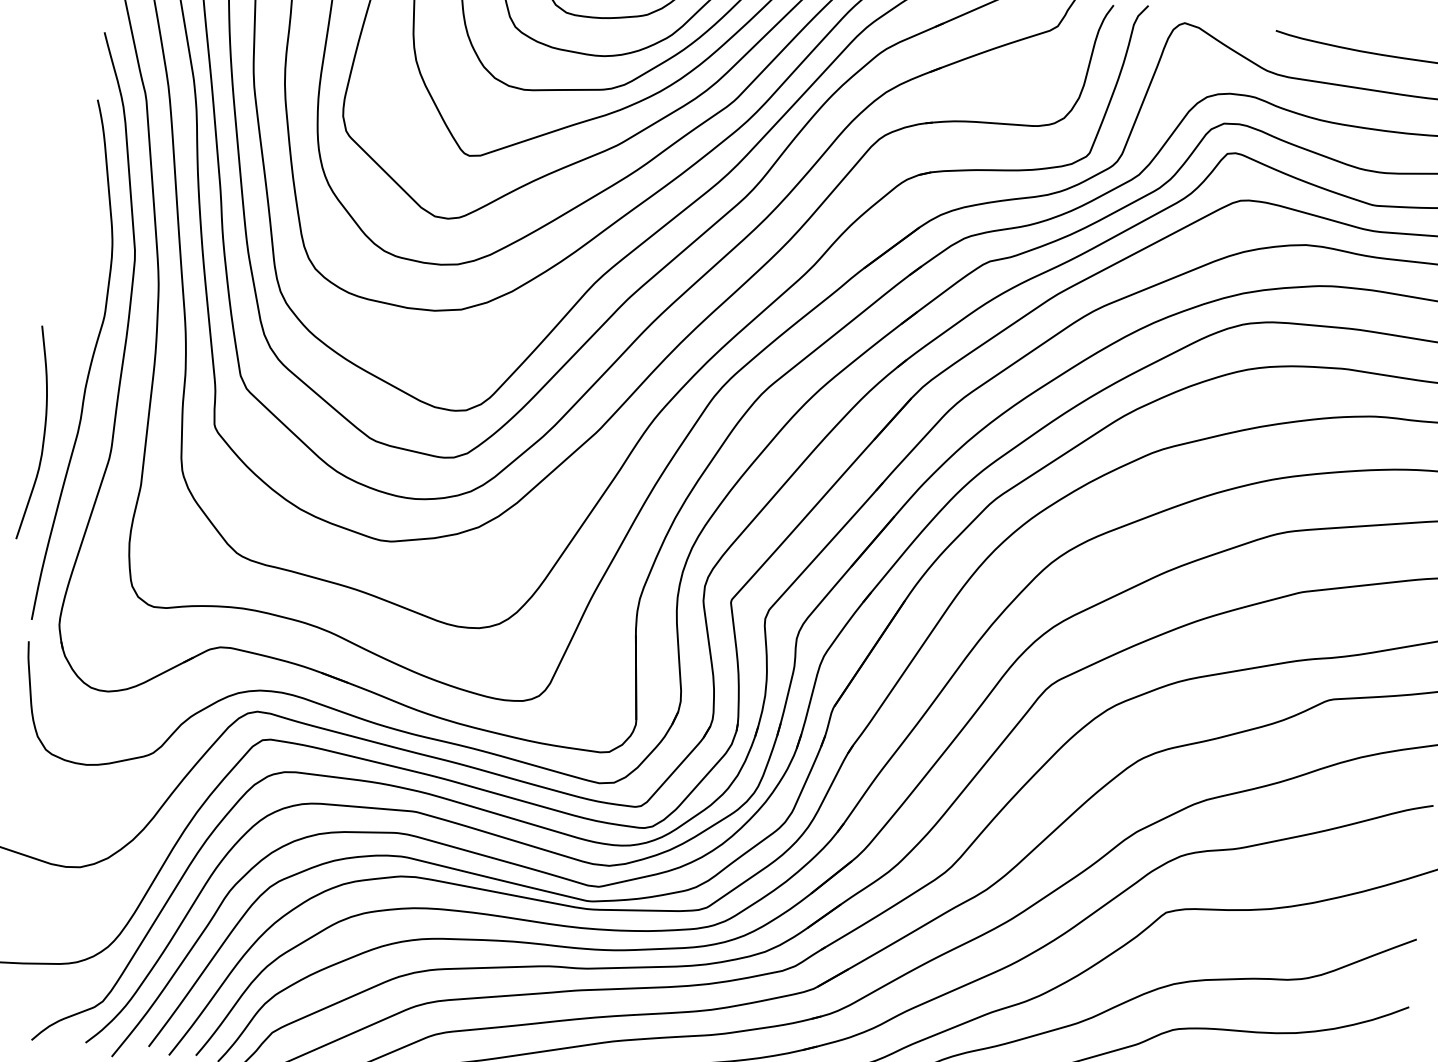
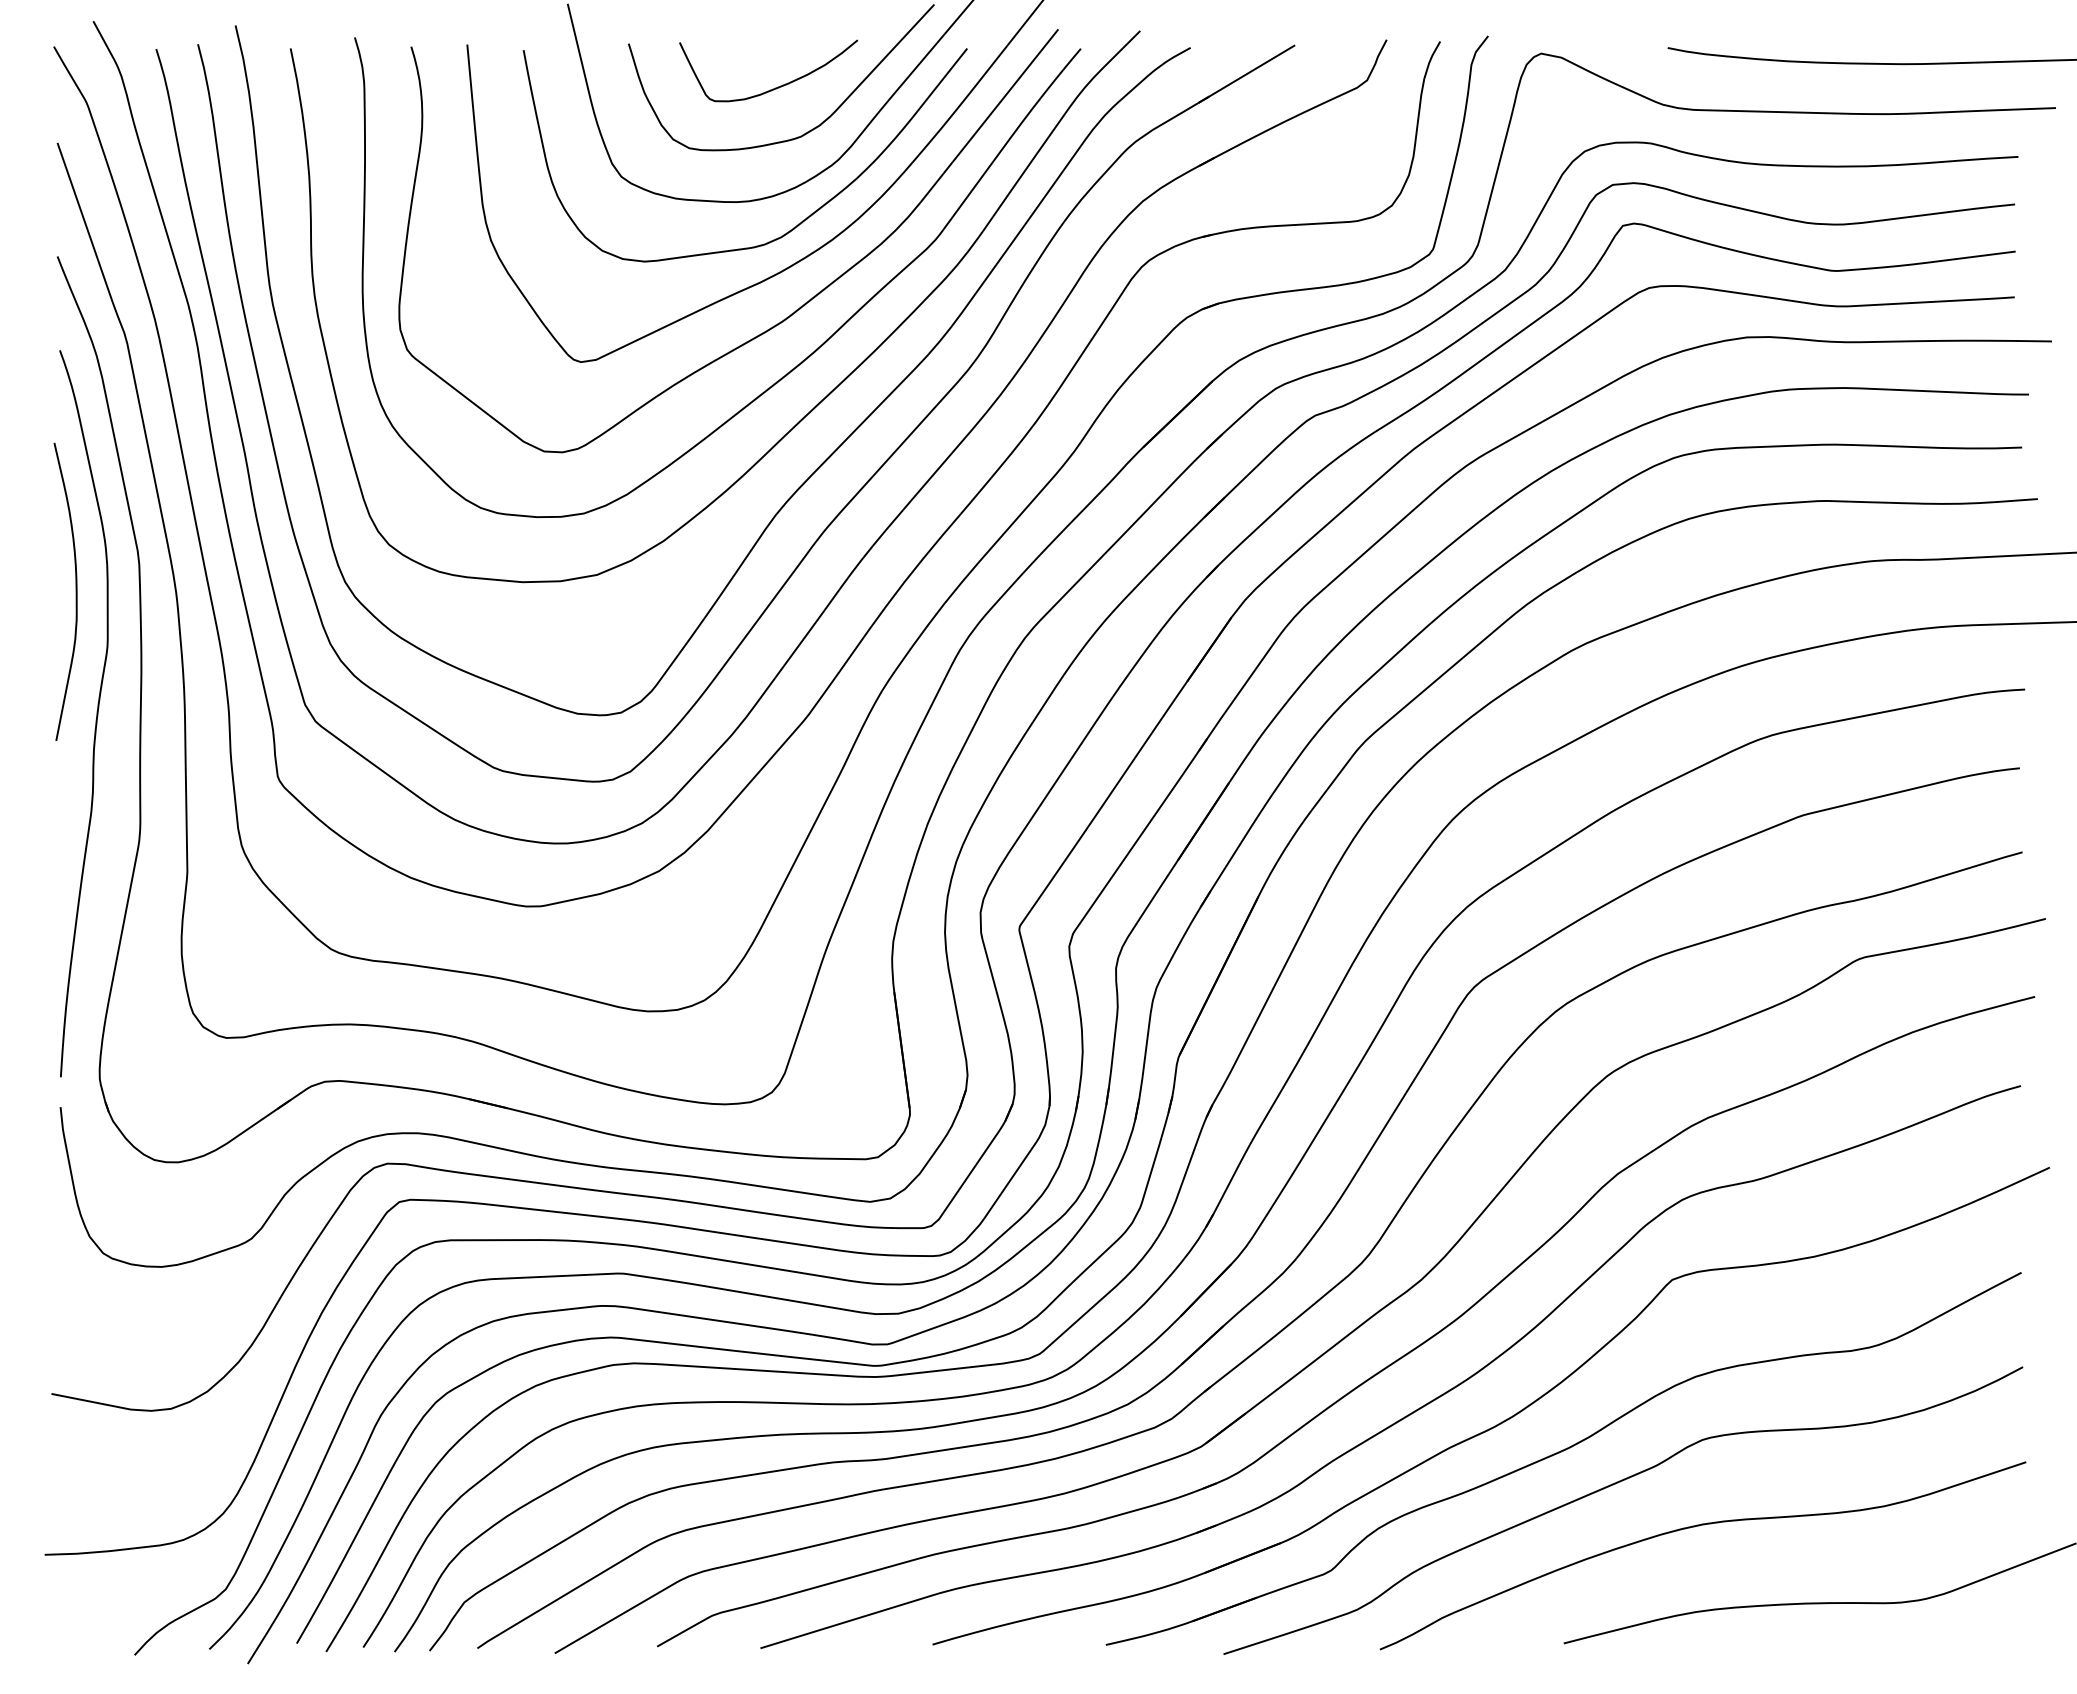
curve: (43, 433) -> (75, 591), moved

